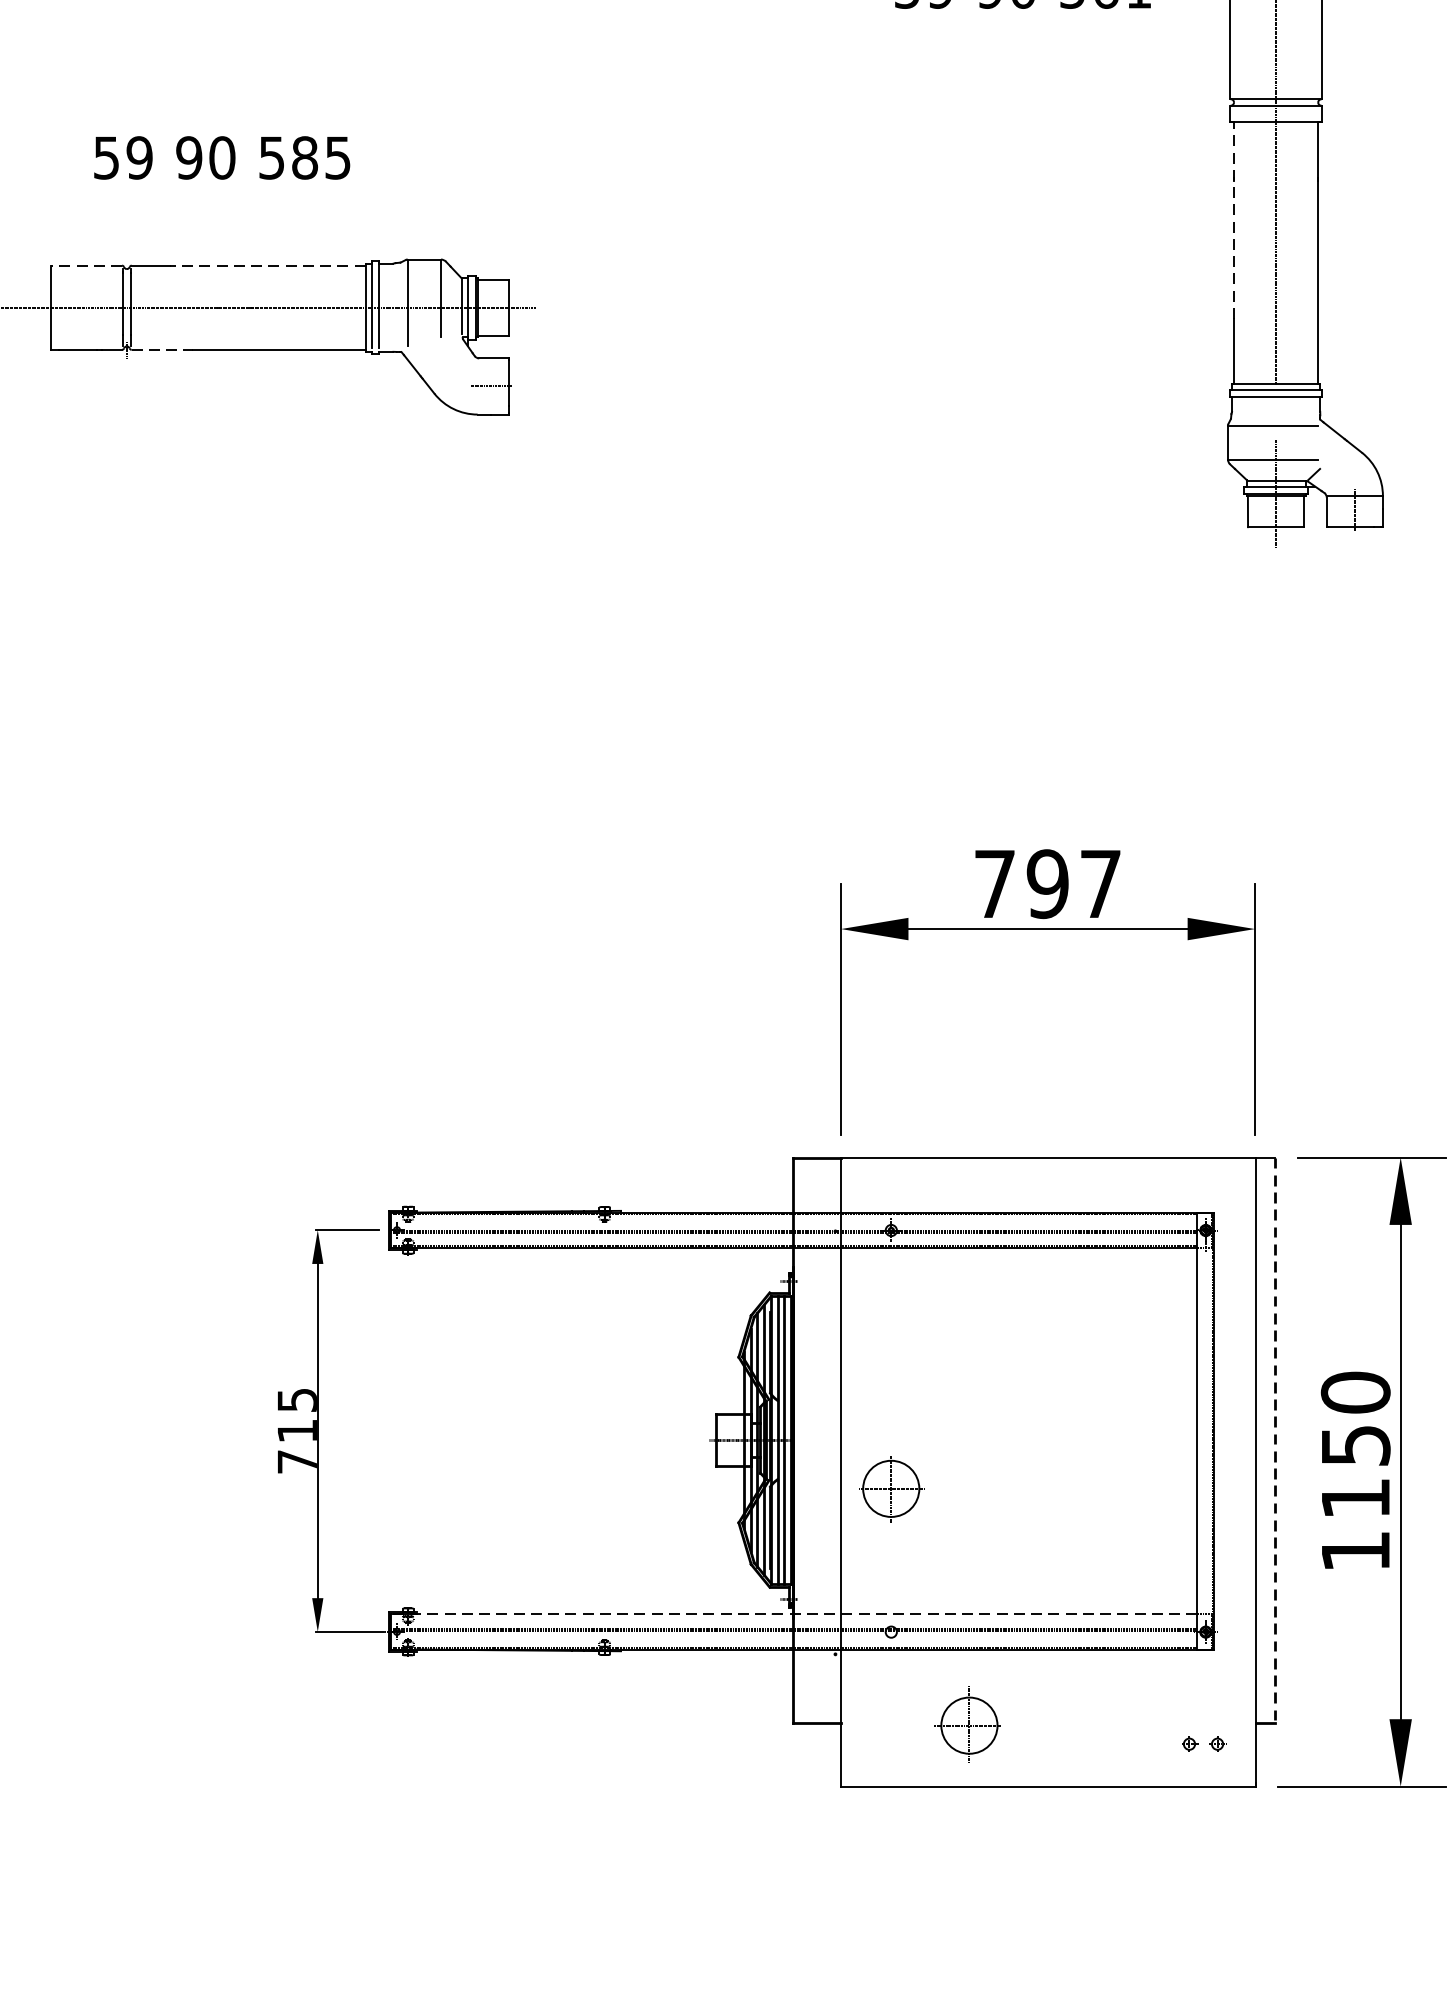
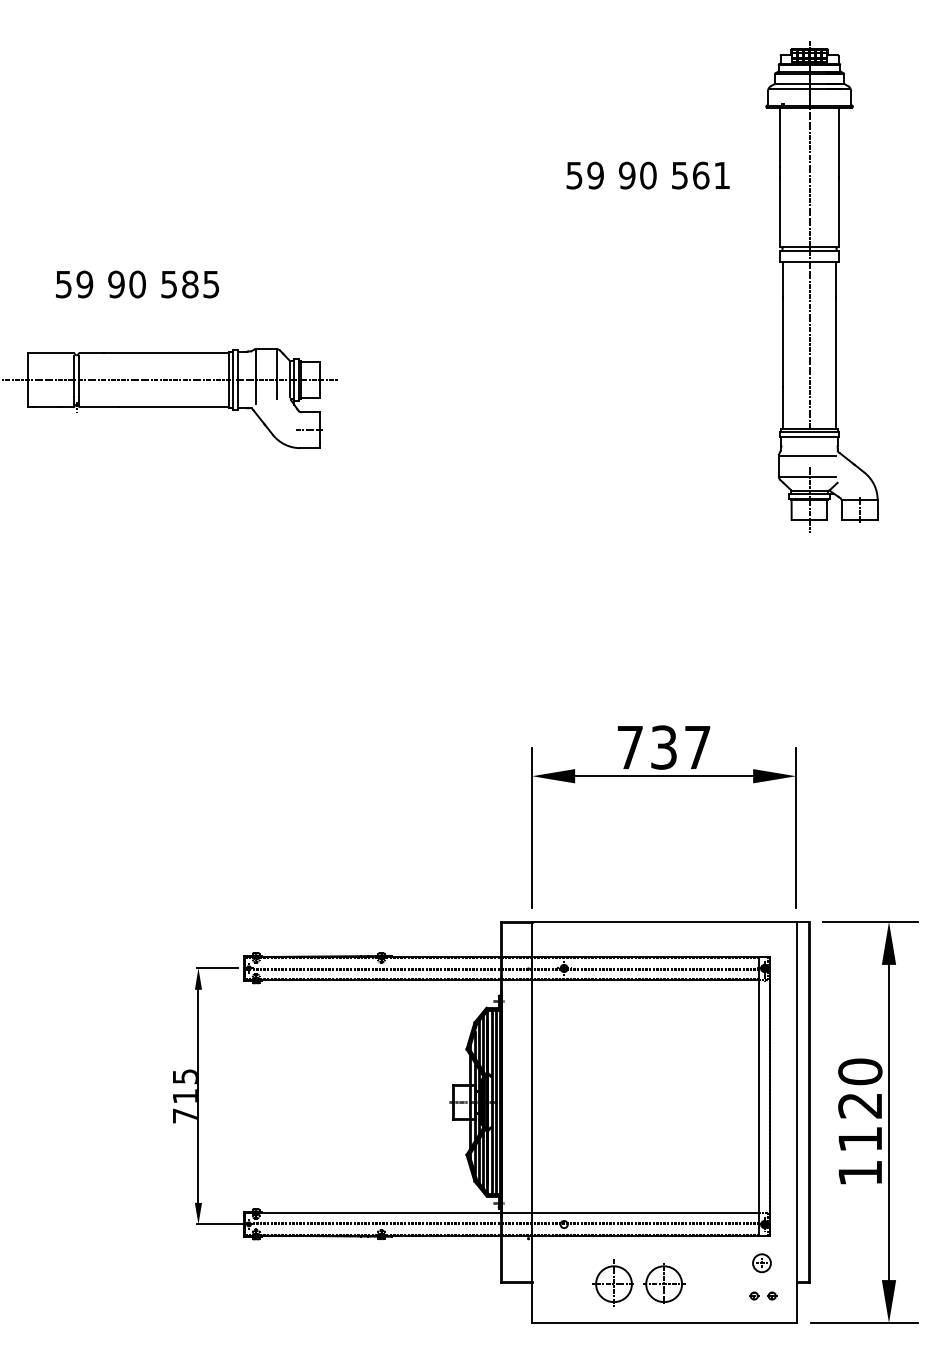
line: (1233, 220) -> (782, 324), dashed -> solid
line: (87, 266) -> (51, 353), dashed -> solid
line: (267, 266) -> (166, 353), dashed -> solid
line: (162, 349) -> (99, 406), dashed -> solid
text: (1047, 883) -> (663, 747), 797 -> 737
line: (1276, 1440) -> (809, 1102), dashed -> solid
text: (1355, 1445) -> (860, 1105), 1150 -> 1120
part: (891, 1487) -> (664, 1283), moved
line: (794, 1614) -> (502, 1213), dashed -> solid
part: (1200, 1693) -> (761, 1263), added

